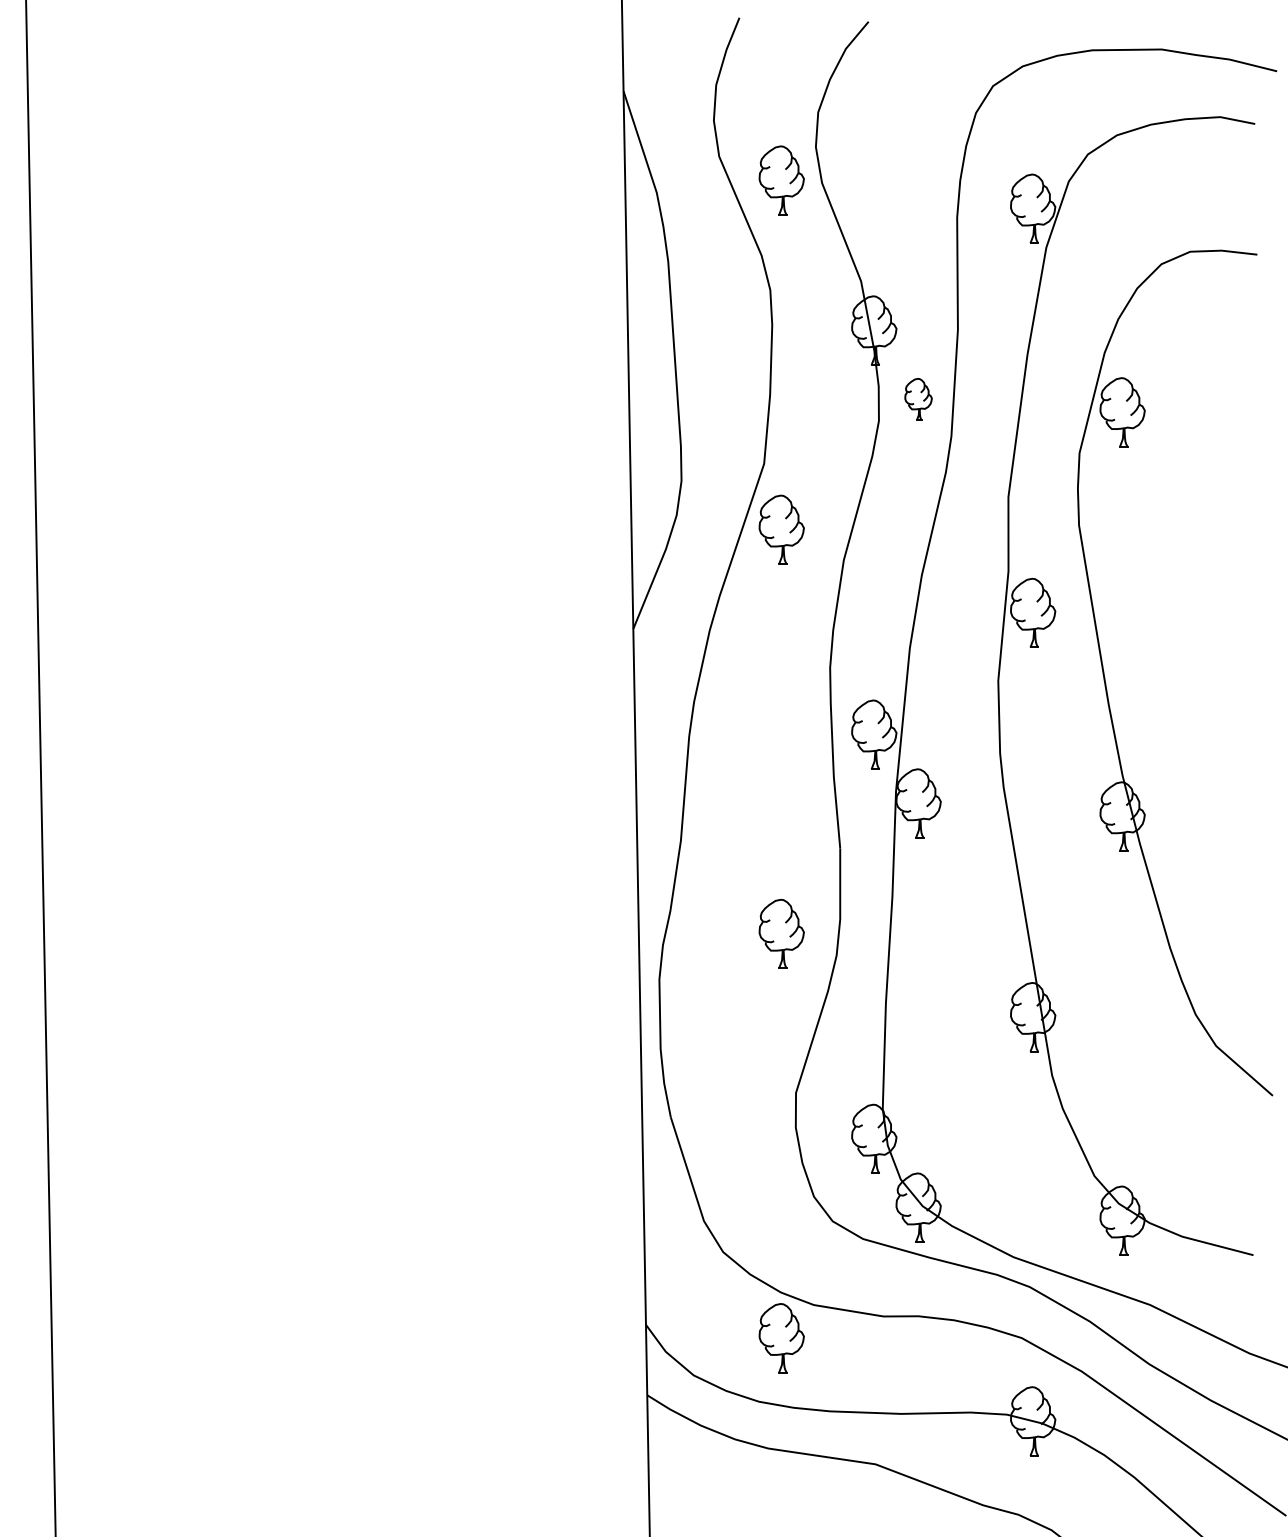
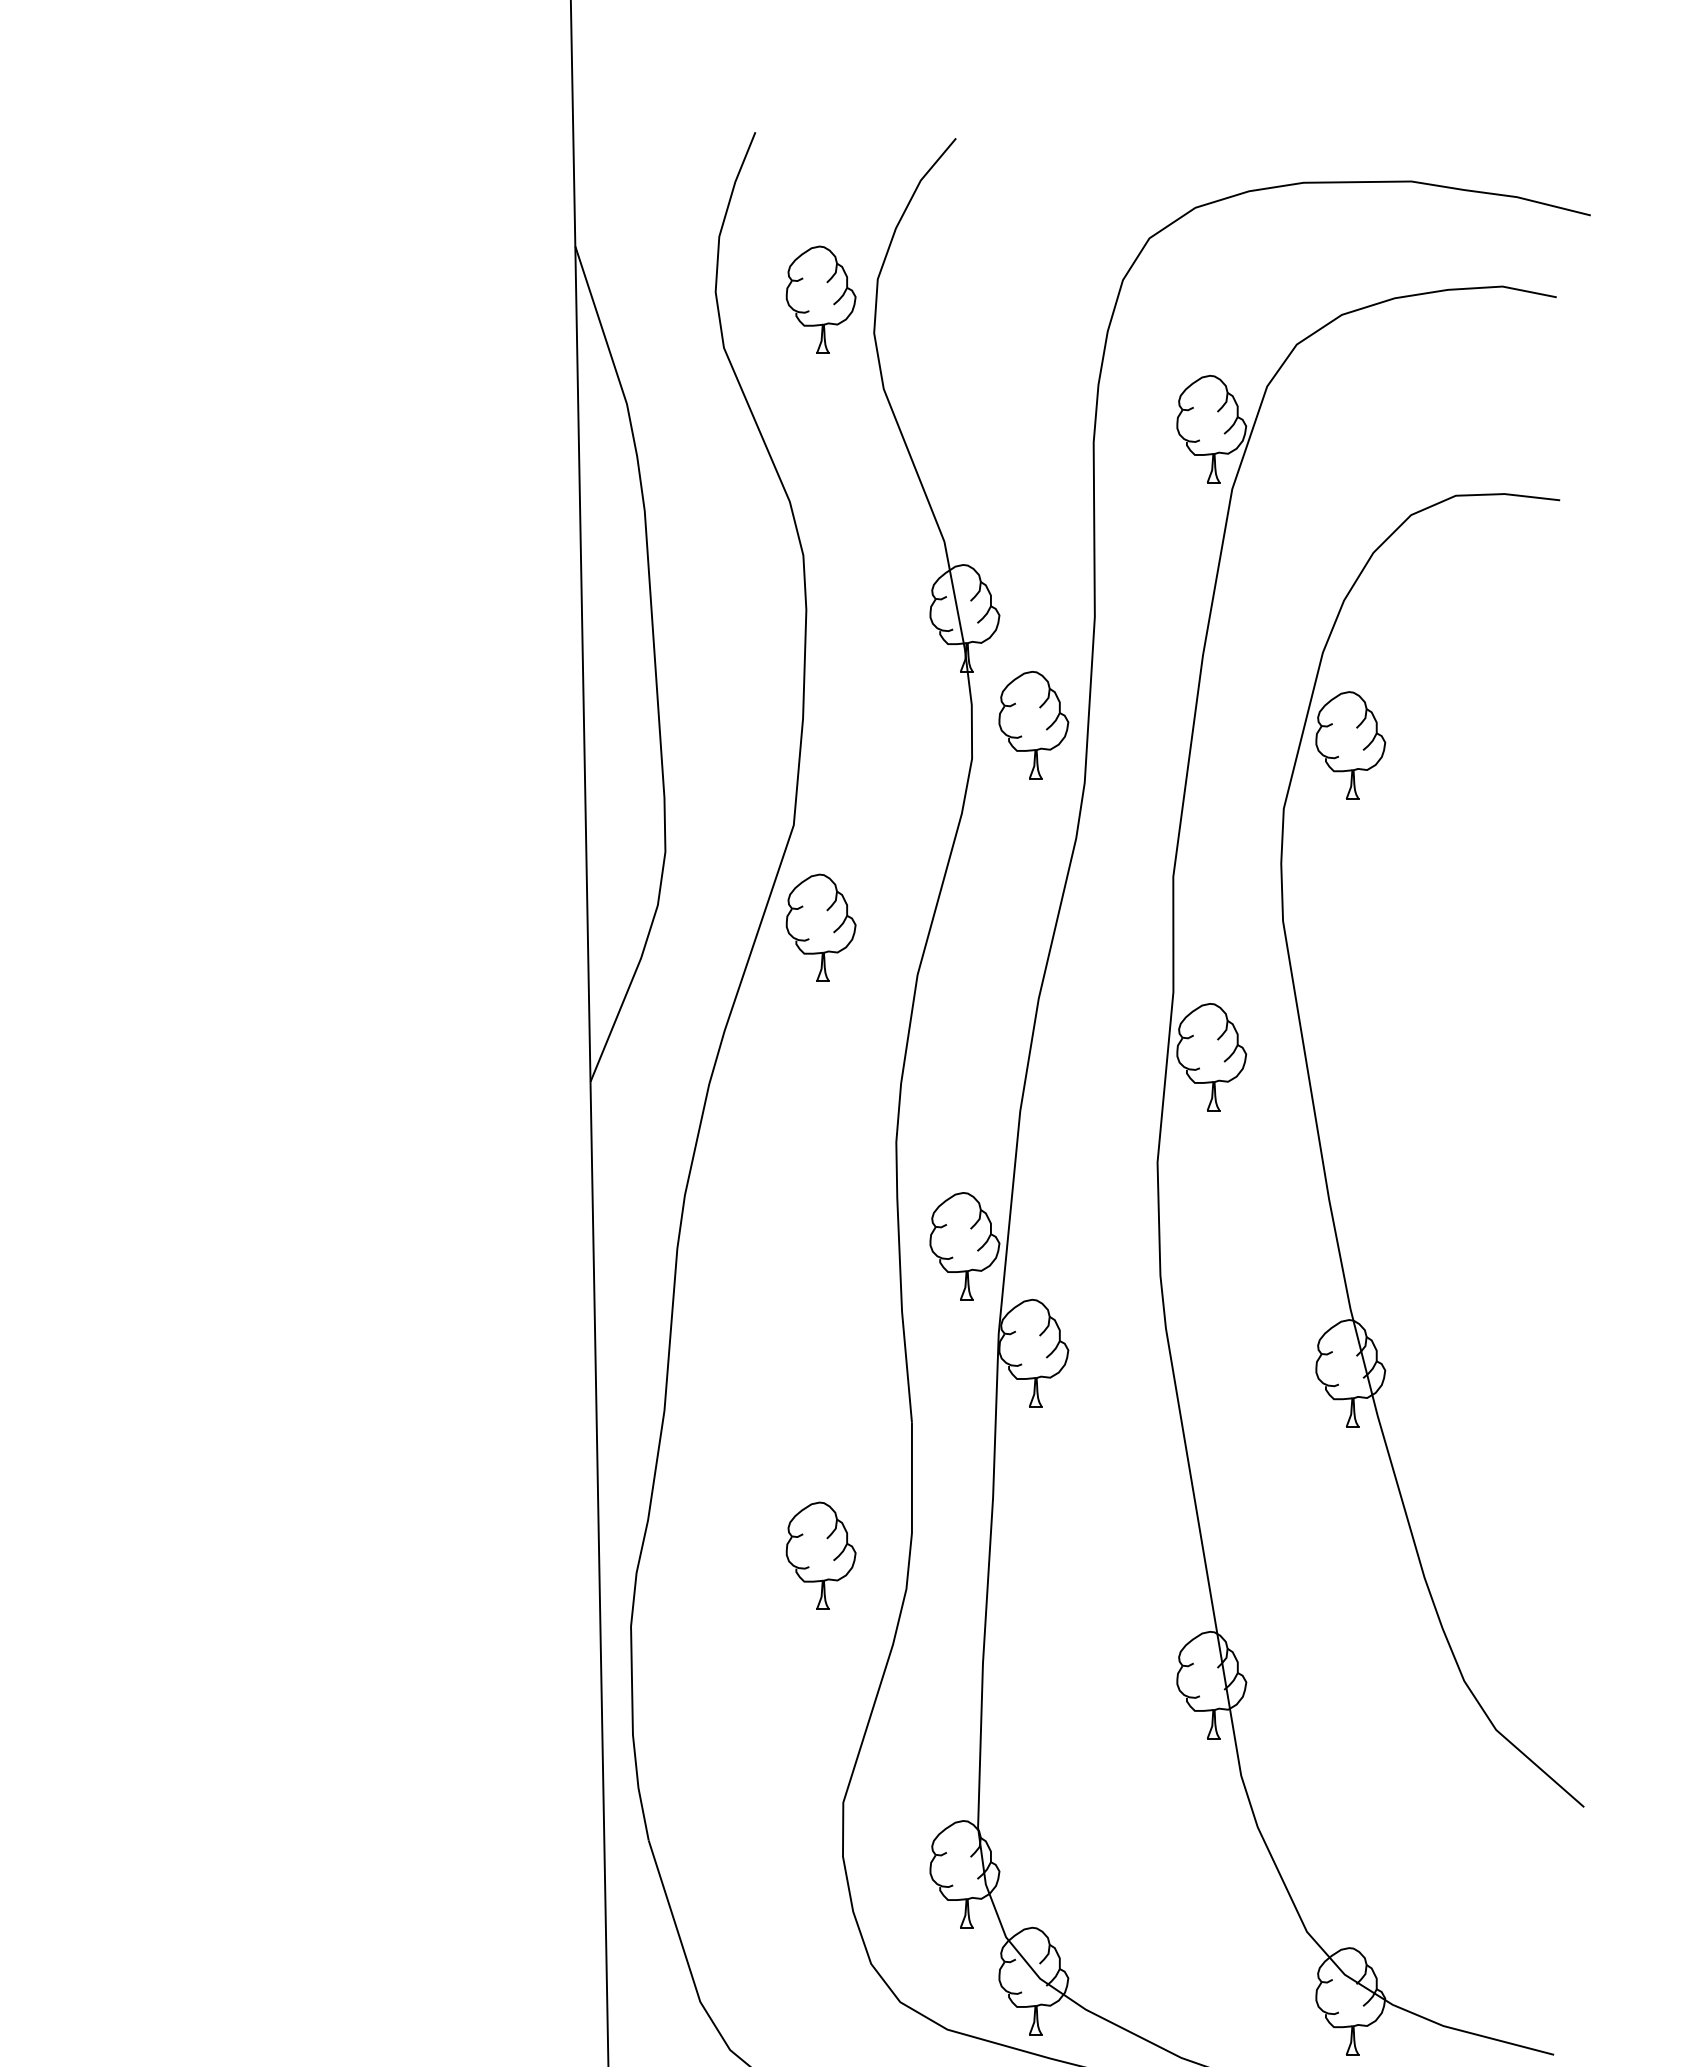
part: (781, 180) -> (820, 299), moved
part: (918, 399) -> (1033, 725), size x1.67

